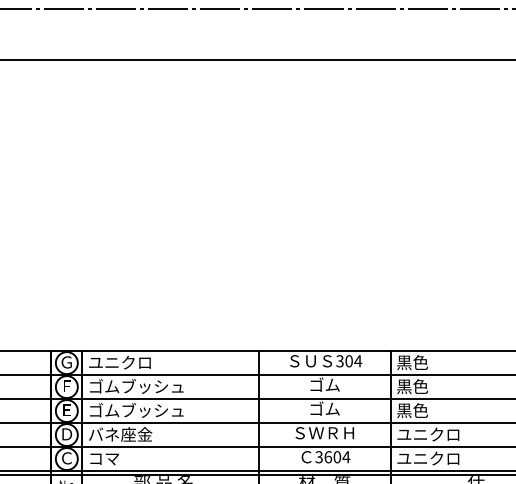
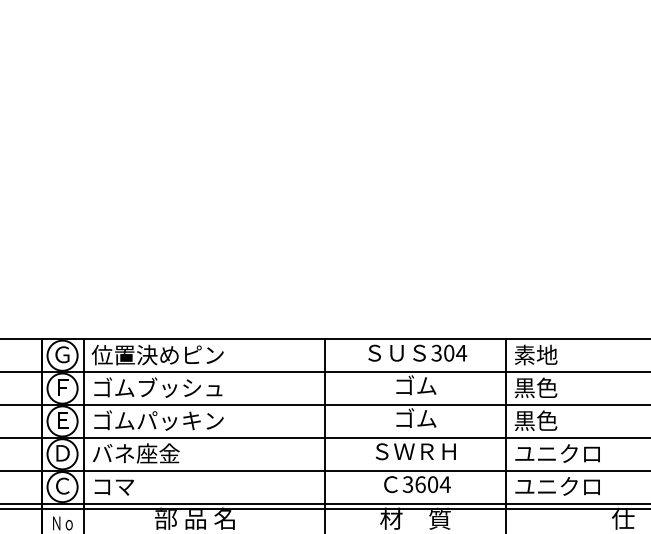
text: (136, 362) -> (157, 354), ユニクロ -> 位置決めピン
text: (412, 362) -> (535, 354), 黒色 -> 素地
text: (152, 410) -> (179, 420), ゴムブッシュ -> ゴムパッキン

